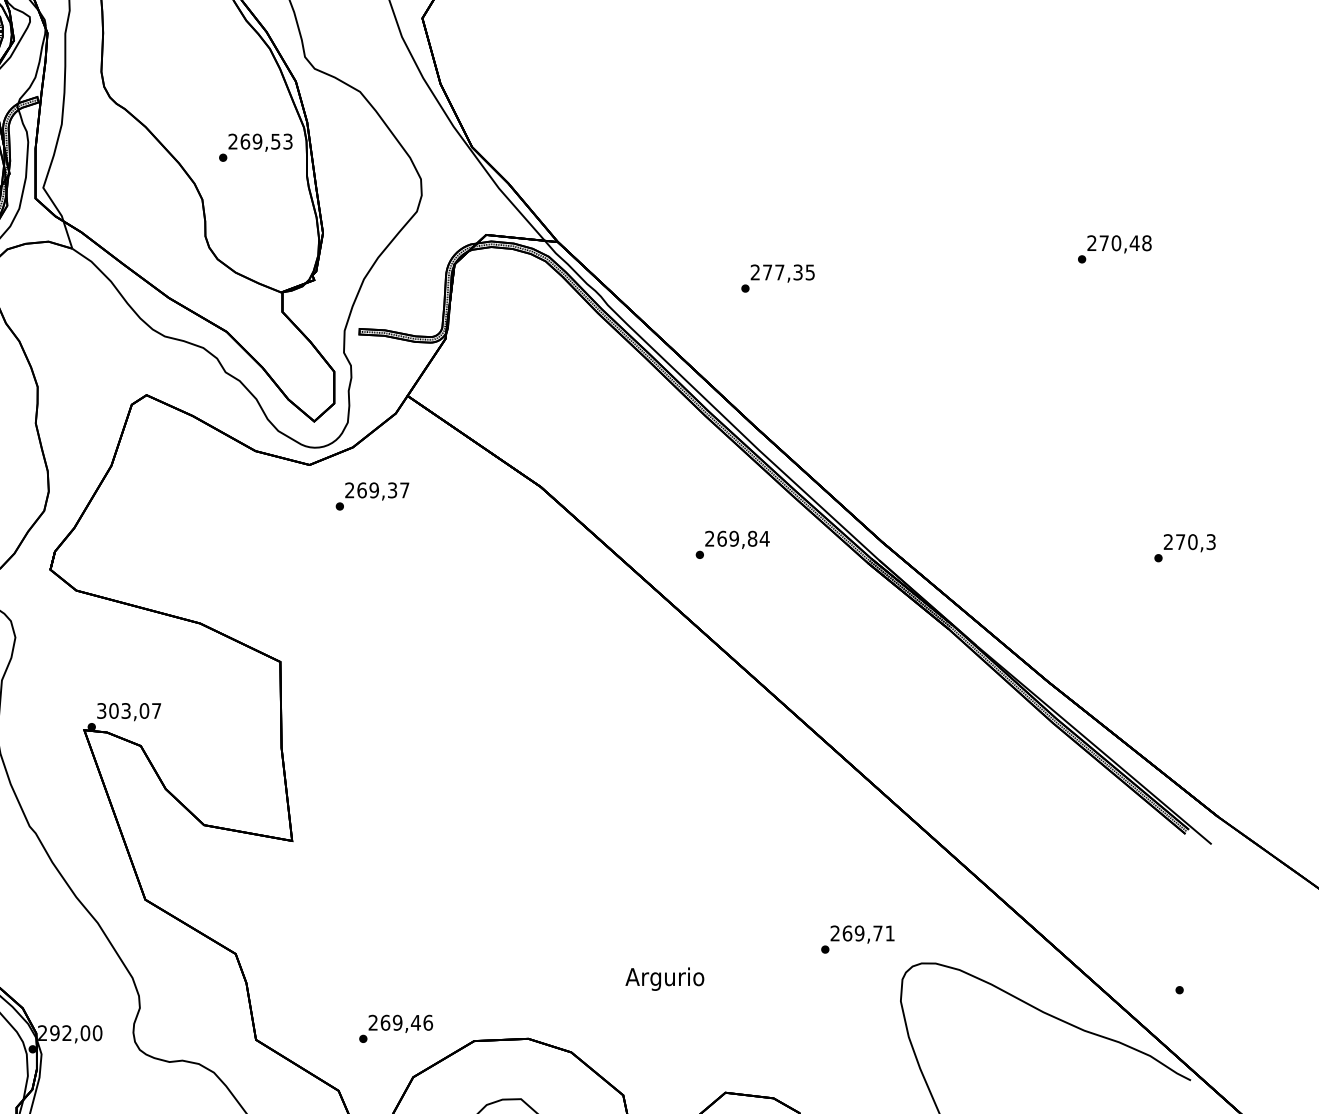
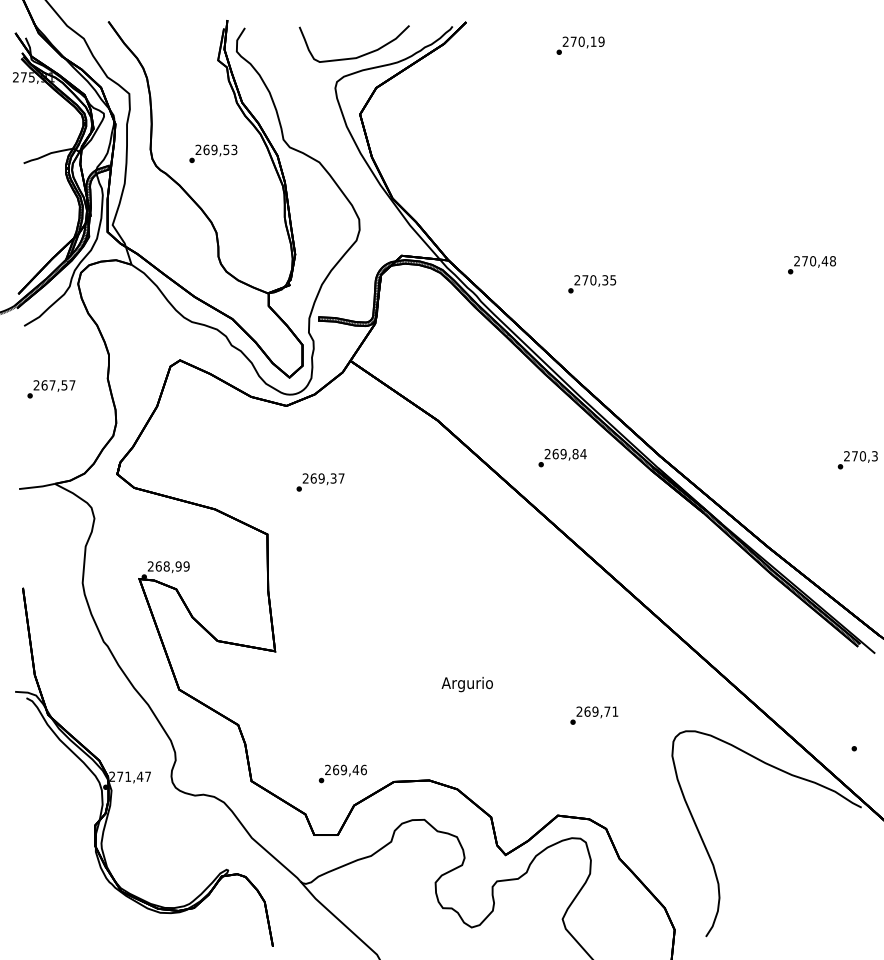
text: (256, 147) -> (213, 153), moved
text: (780, 272) -> (593, 280), 277,35 -> 270,35
text: (372, 496) -> (320, 482), moved
text: (128, 710) -> (168, 566), 303,07 -> 268,99
text: (858, 939) -> (594, 715), moved
text: (663, 979) -> (466, 684), moved
text: (76, 1032) -> (134, 776), 292,00 -> 271,47

